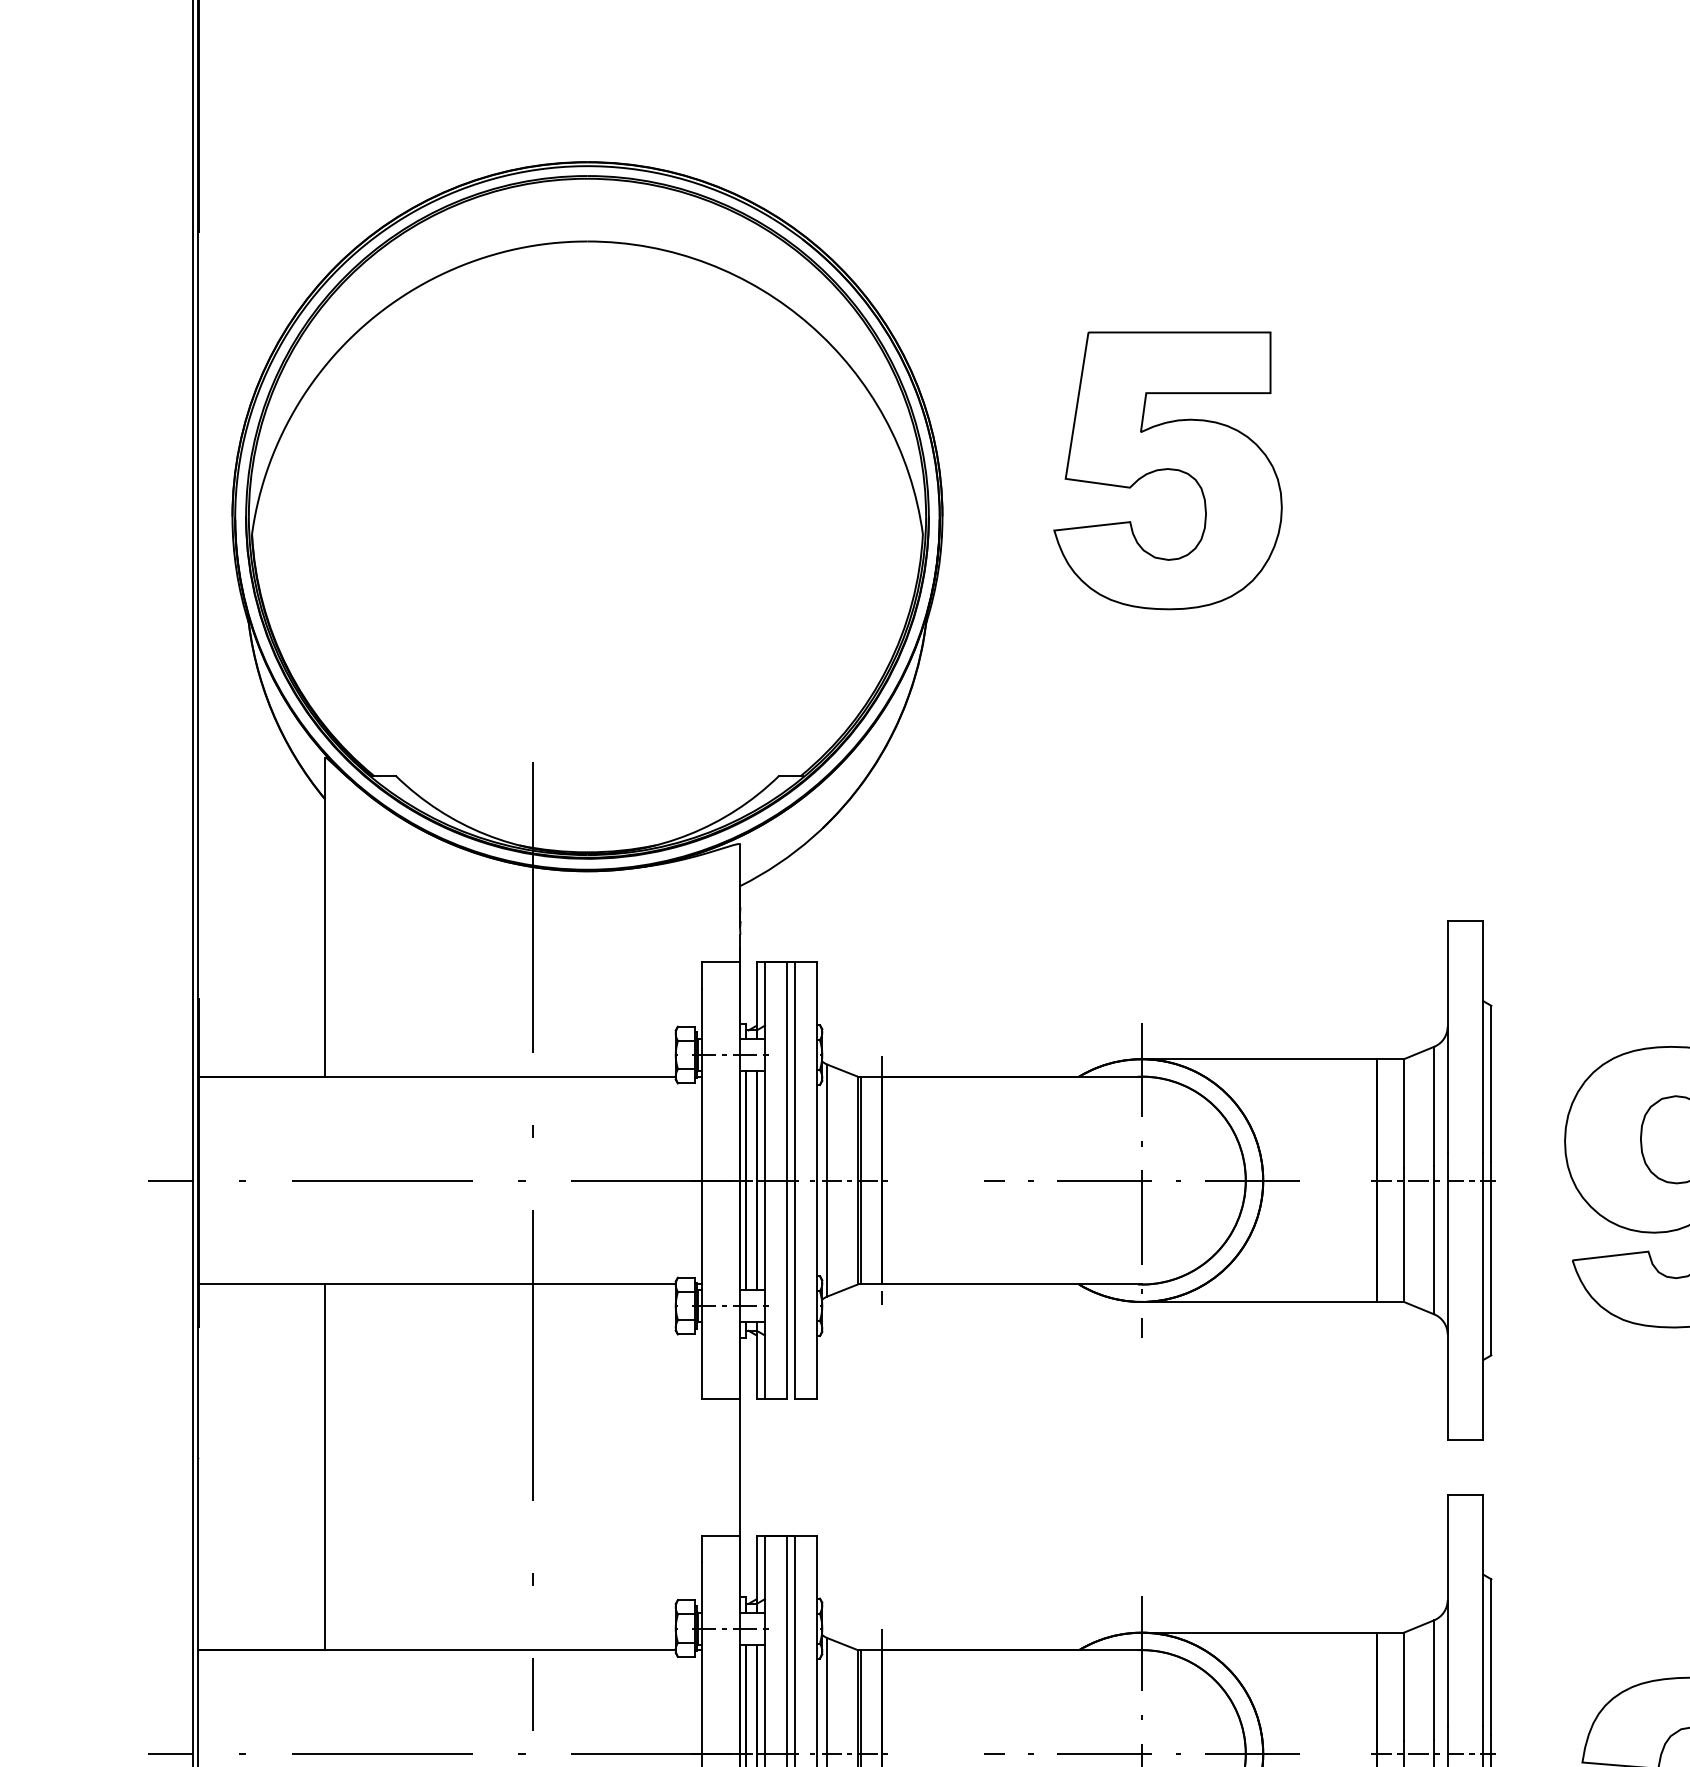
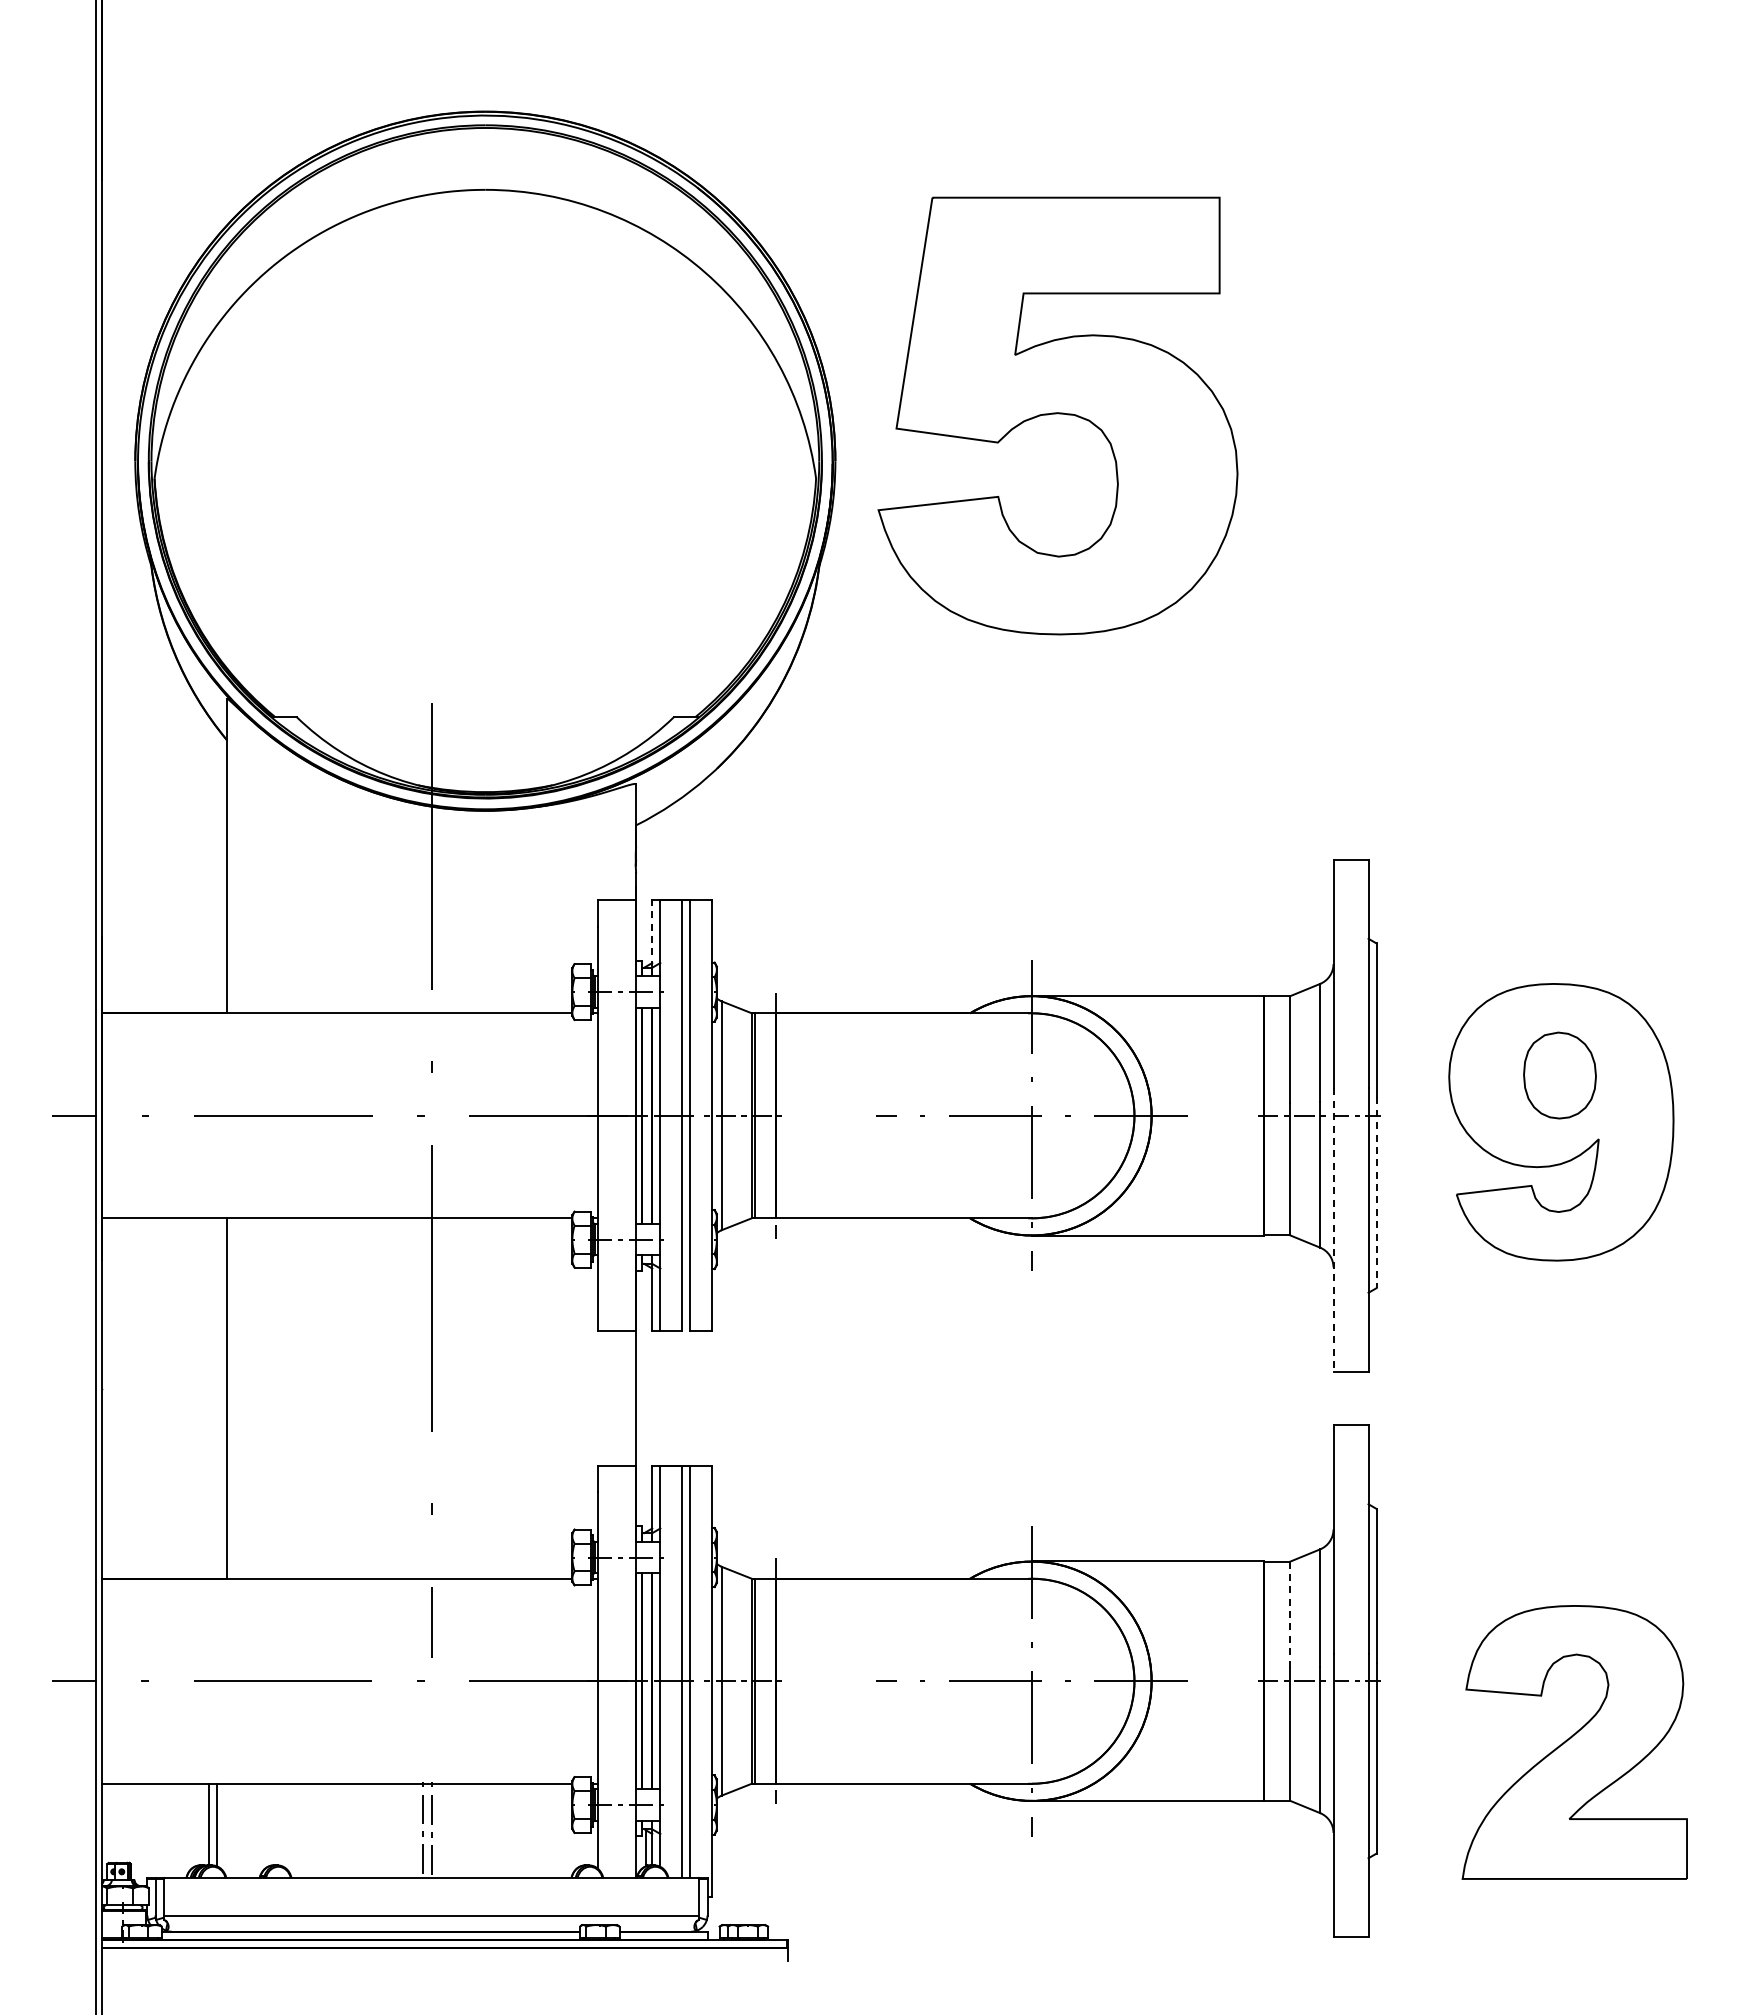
part: (1167, 470) -> (1057, 415), size x1.6
line: (756, 996) -> (652, 934), solid -> dashed
line: (1491, 1259) -> (1376, 1193), solid -> dashed
line: (1447, 1296) -> (1333, 1230), solid -> dashed
line: (1404, 1687) -> (1290, 1615), solid -> dashed

